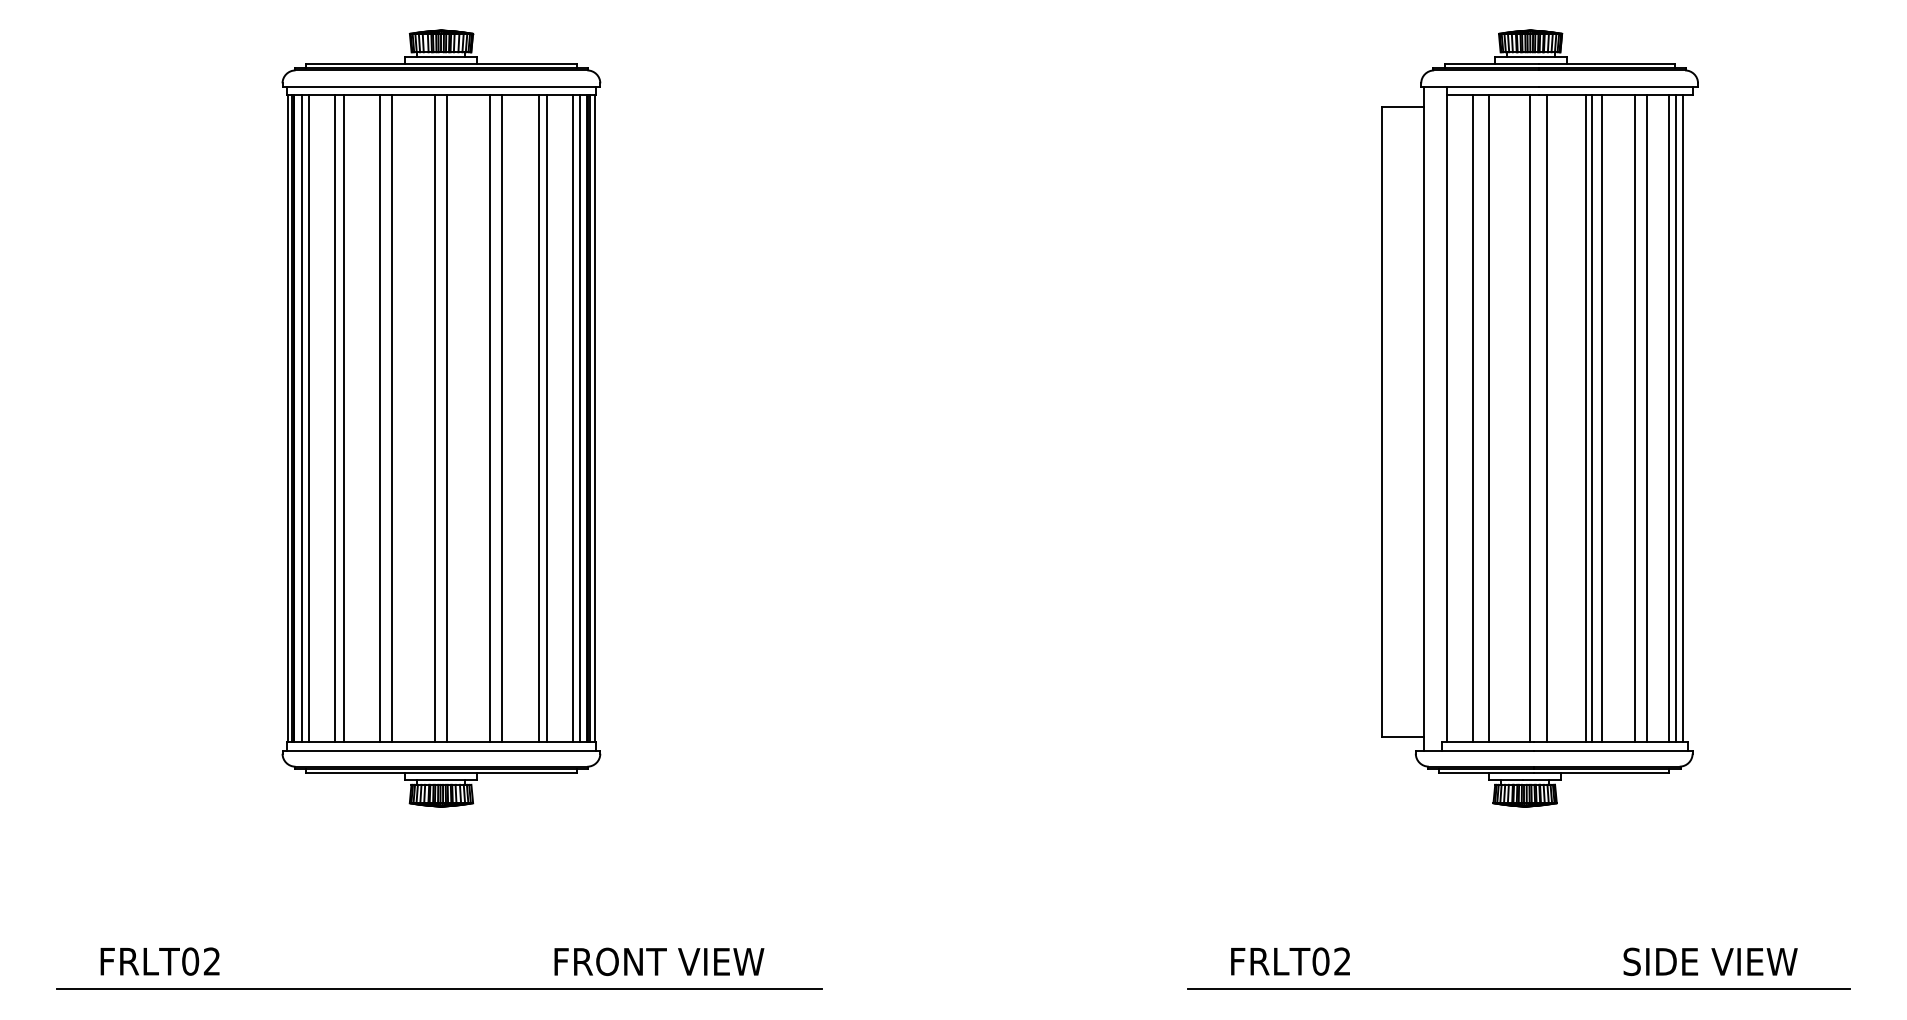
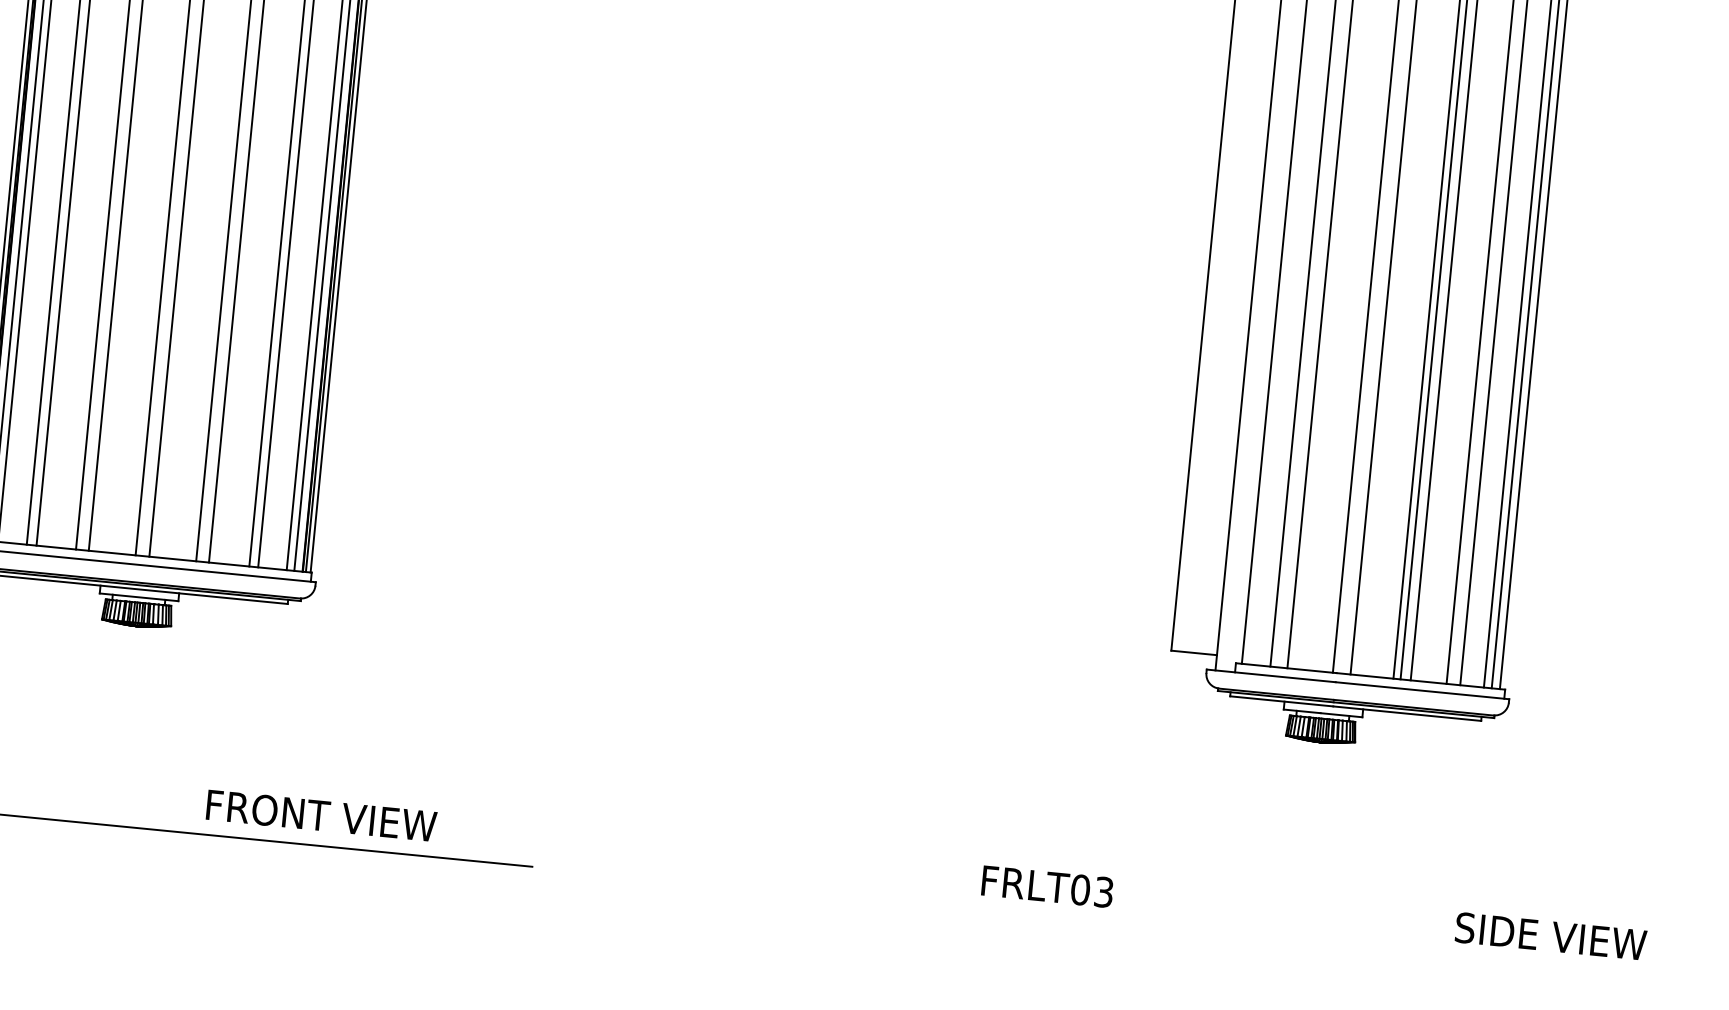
text: (659, 961) -> (321, 815), moved
text: (1342, 961) -> (1104, 892), FRLT02 -> FRLT03
text: (1710, 961) -> (1550, 936), moved
line: (1518, 989) -> (1293, 941), removed

